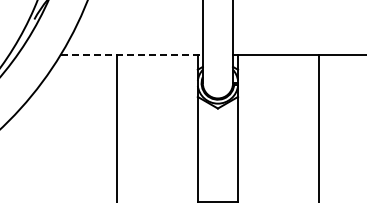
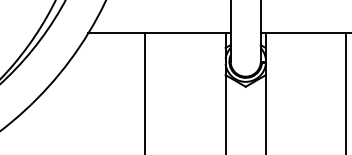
line: (132, 54) -> (160, 32), dashed -> solid

